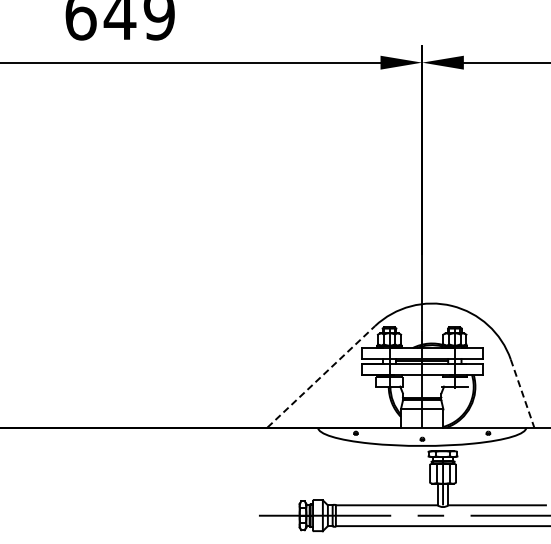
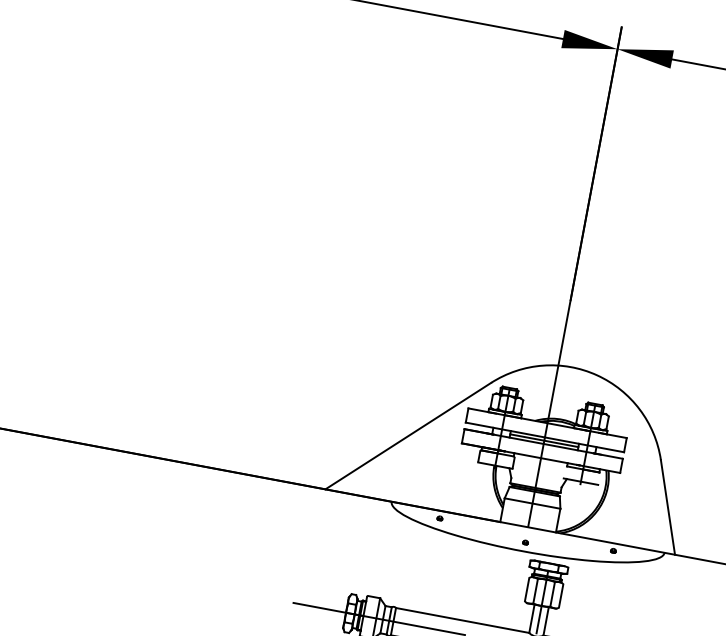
line: (321, 376) -> (408, 435), dashed -> solid
line: (522, 393) -> (667, 507), dashed -> solid

